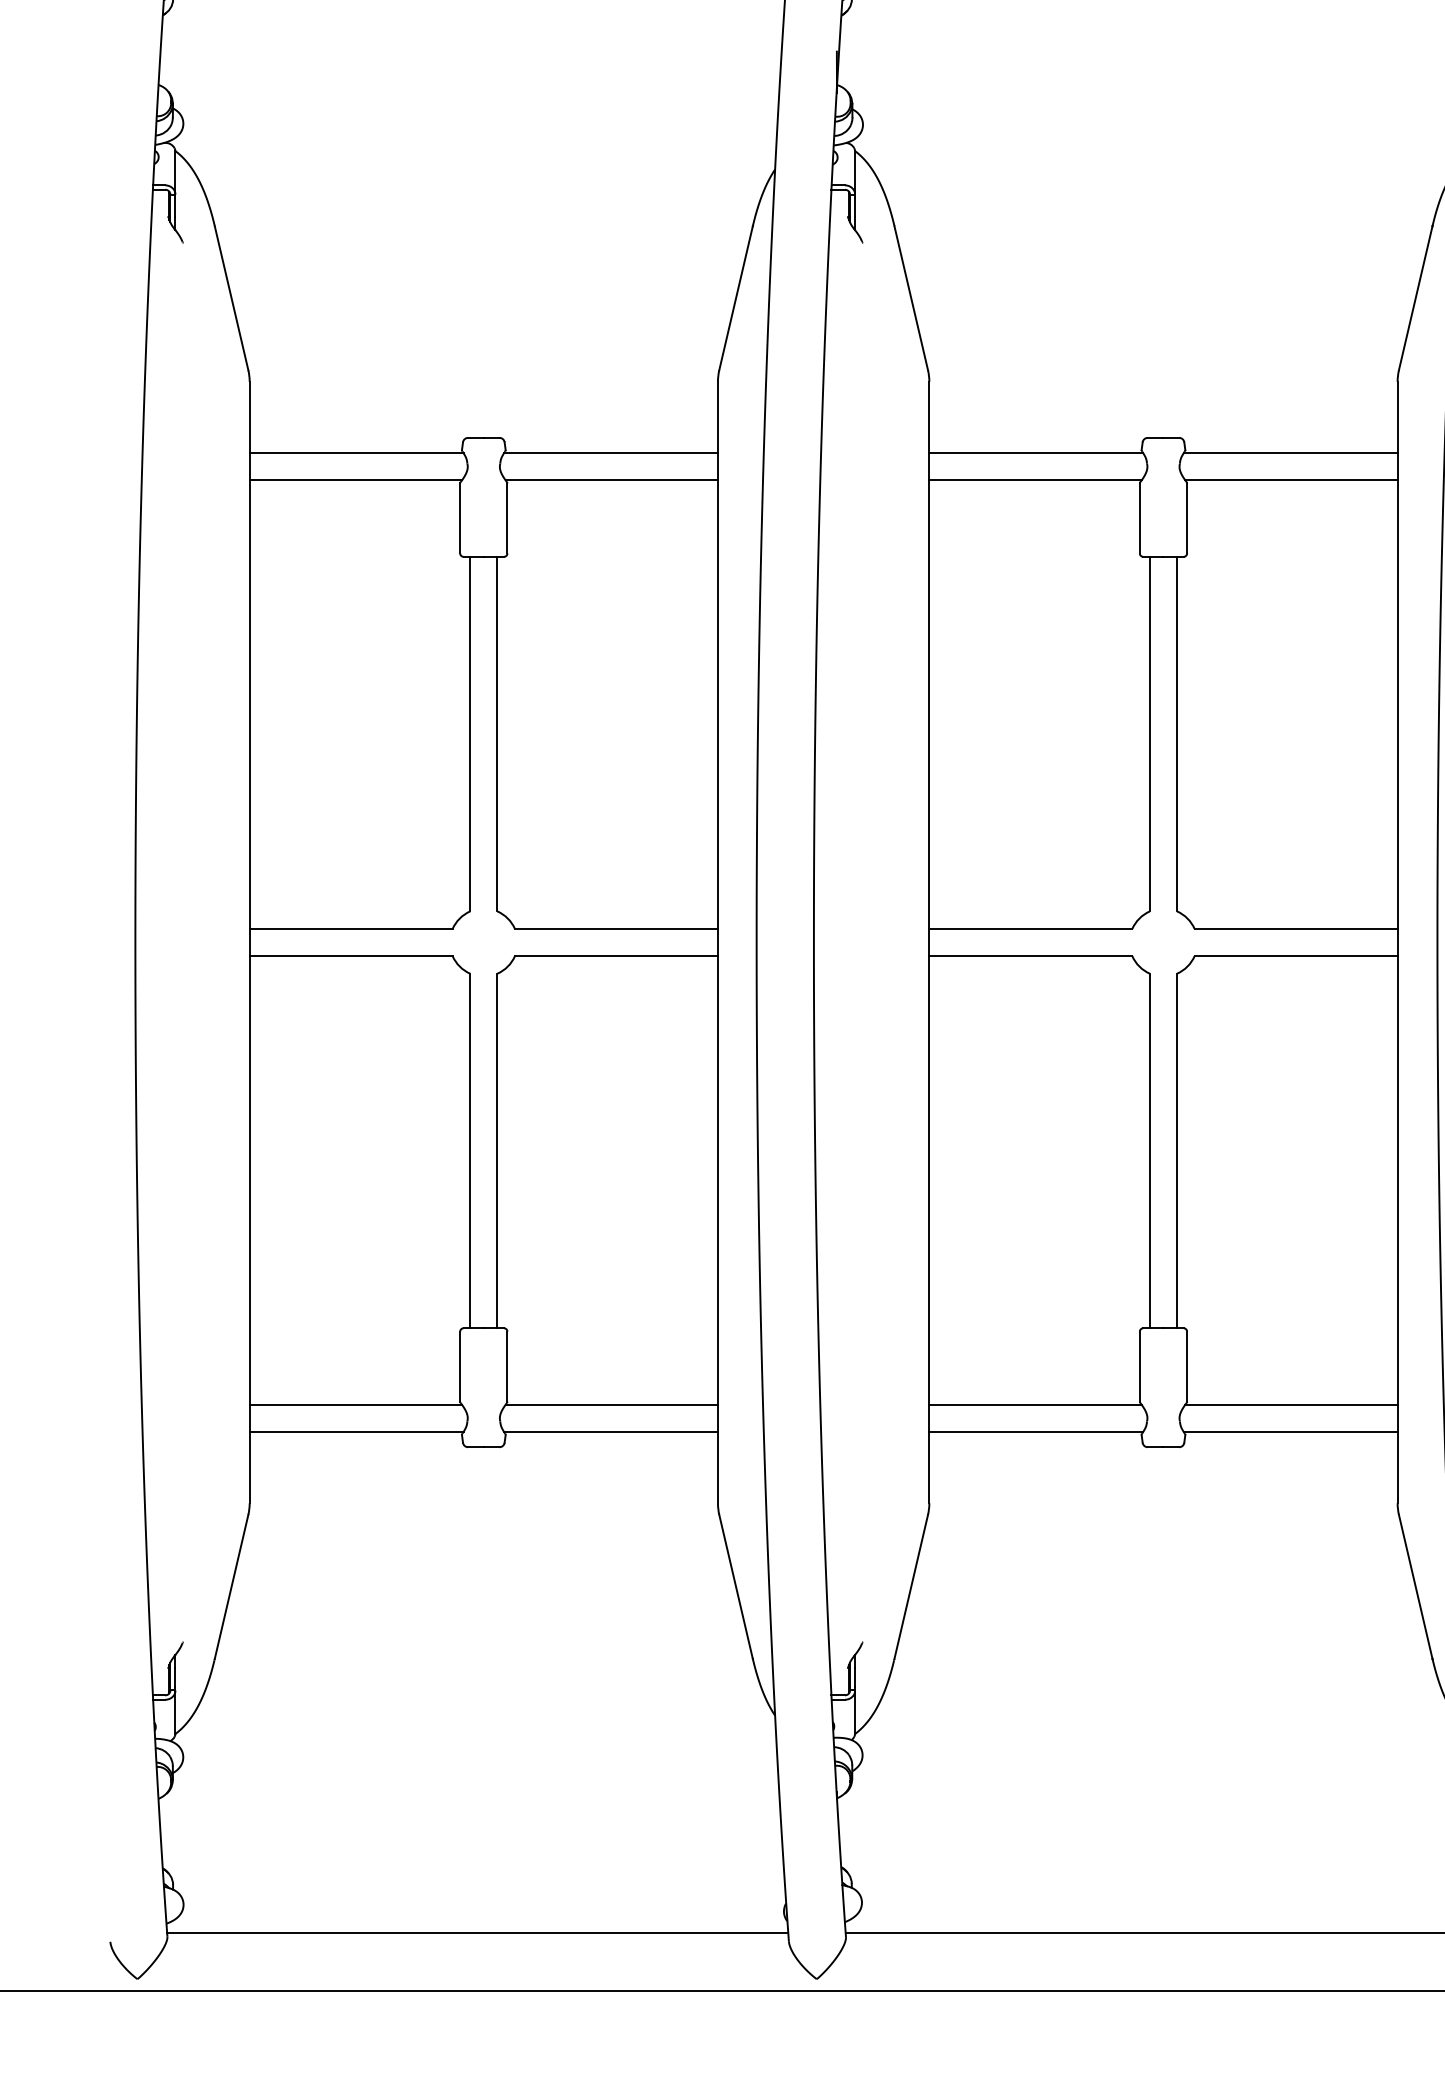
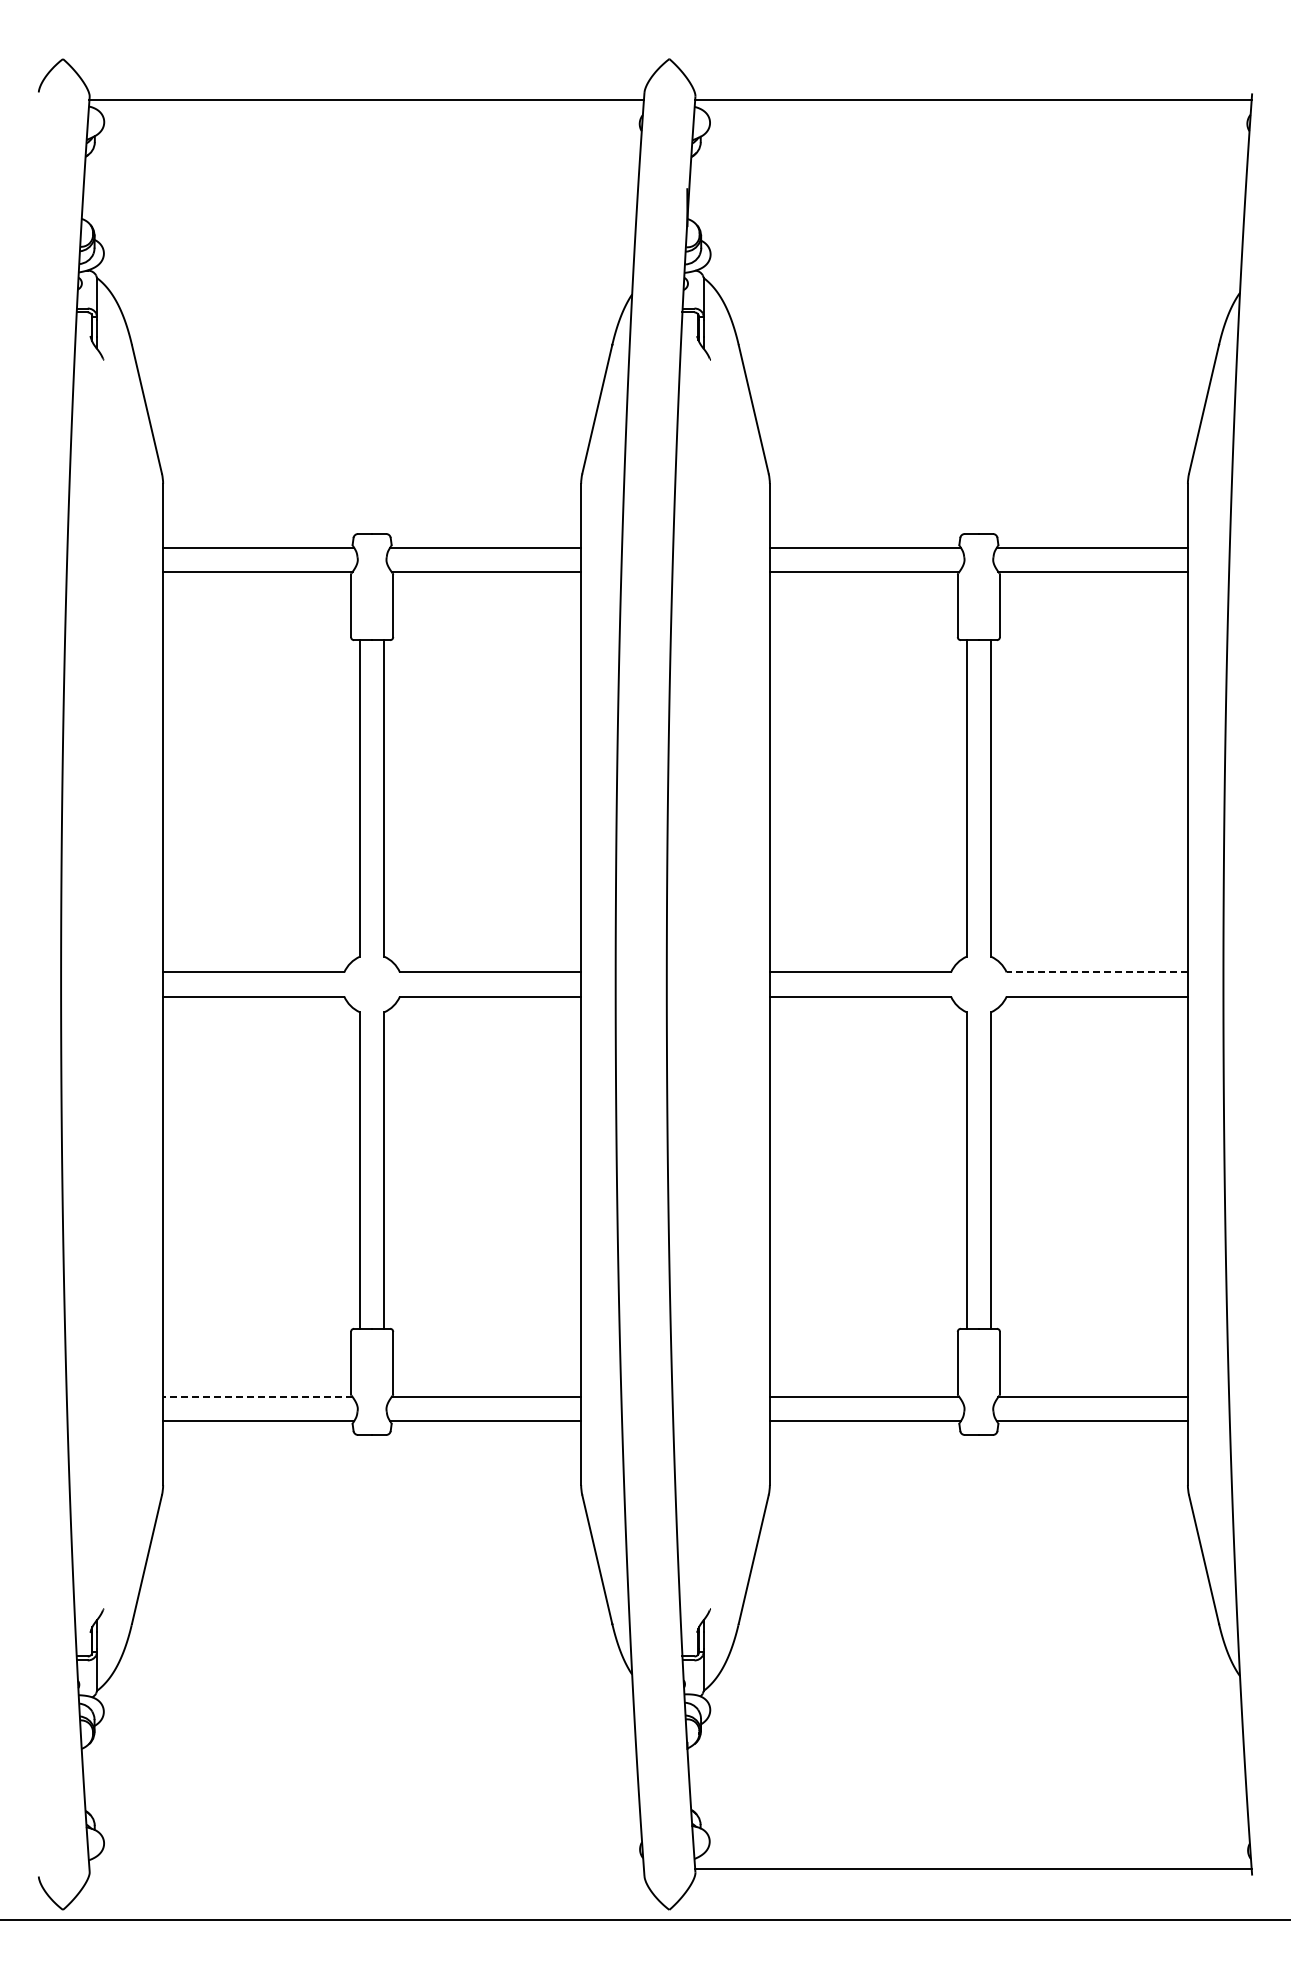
line: (1296, 929) -> (1097, 972), solid -> dashed
line: (355, 1405) -> (257, 1397), solid -> dashed
line: (477, 1933) -> (366, 1869), removed

